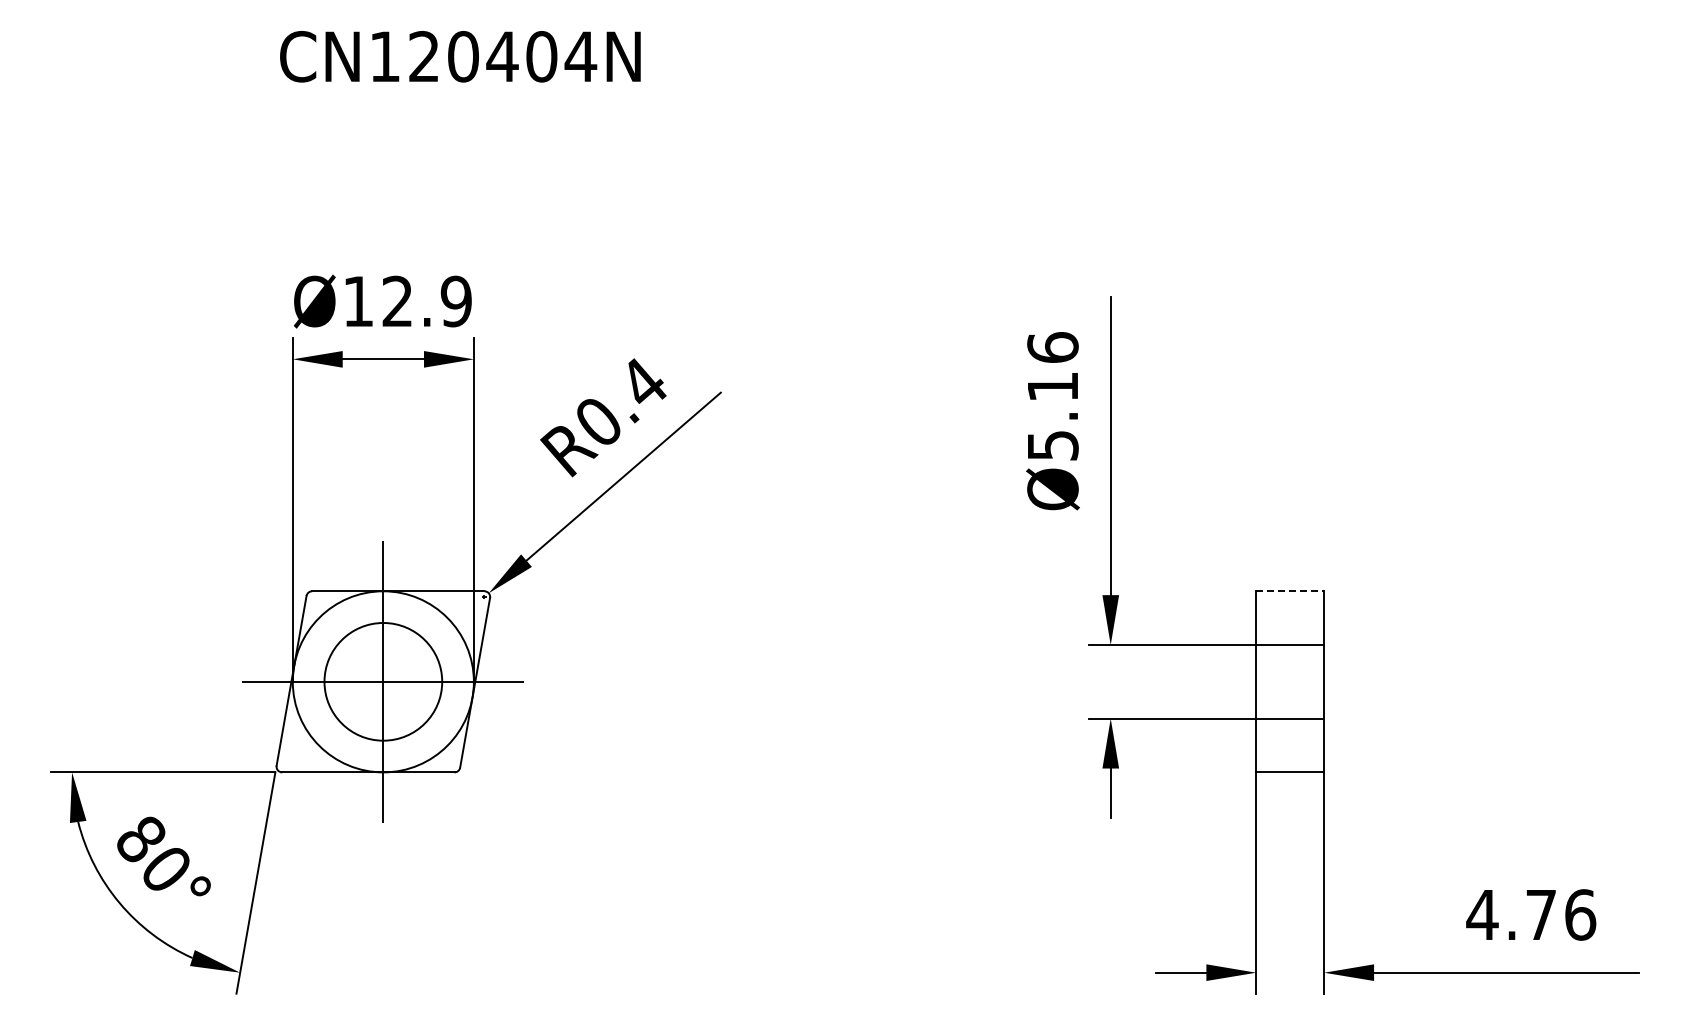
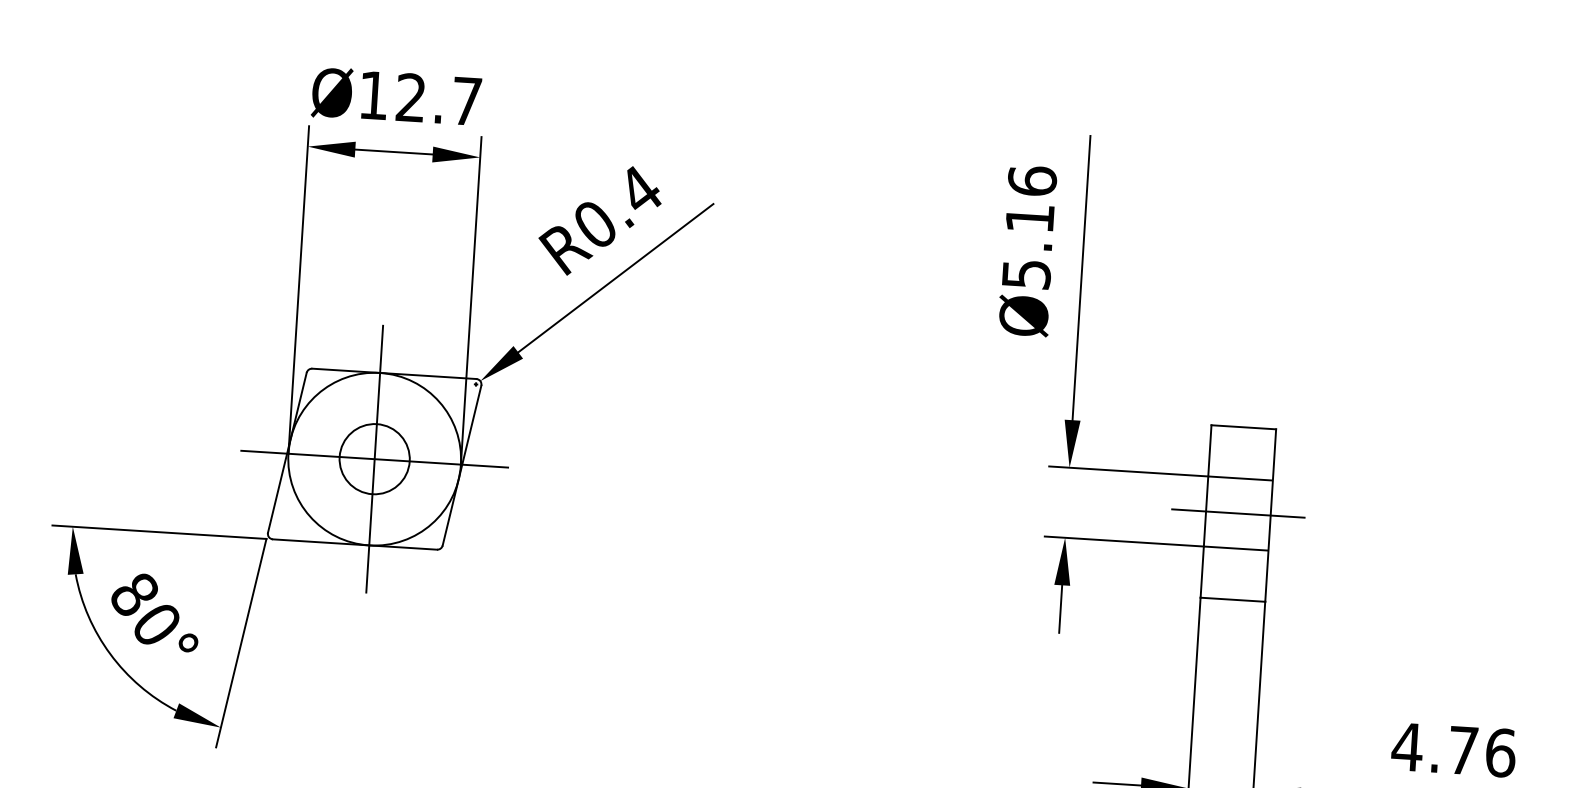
text: (455, 301) -> (466, 101), Ø12.9 -> Ø12.7
line: (1290, 591) -> (1243, 427), dashed -> solid
circle: (383, 681) -> (374, 458), size x0.62
line: (1289, 681) -> (1237, 513), added

